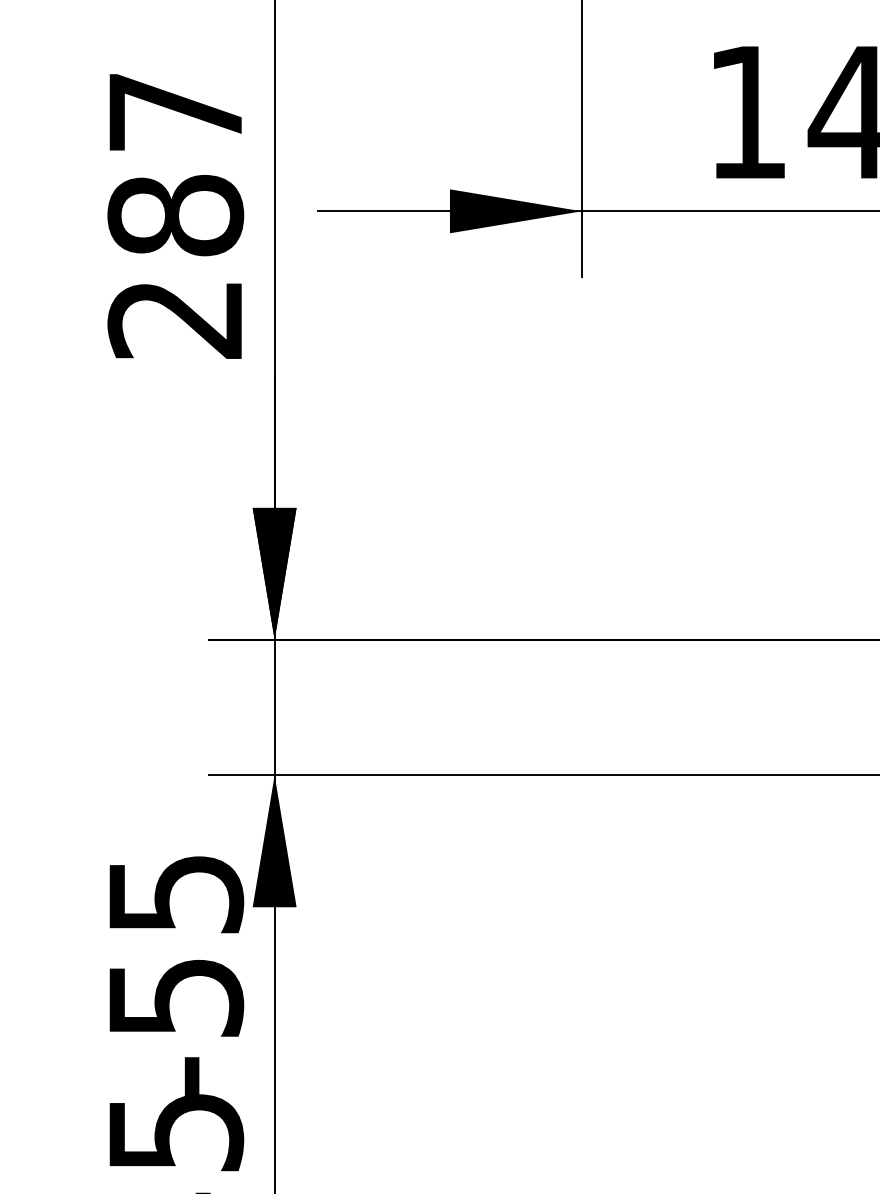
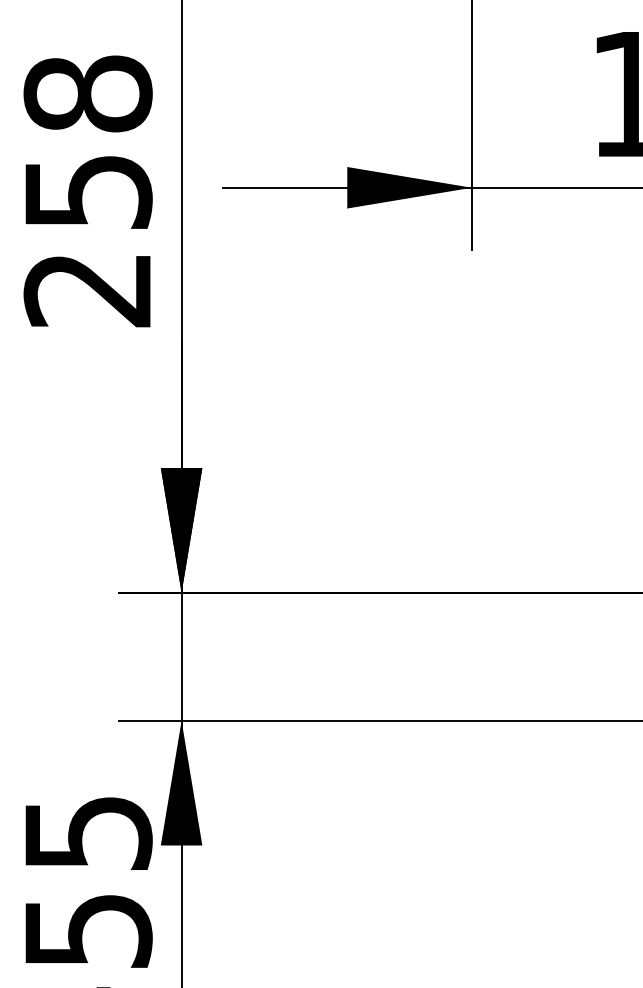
text: (175, 163) -> (87, 142), 287 -> 258

